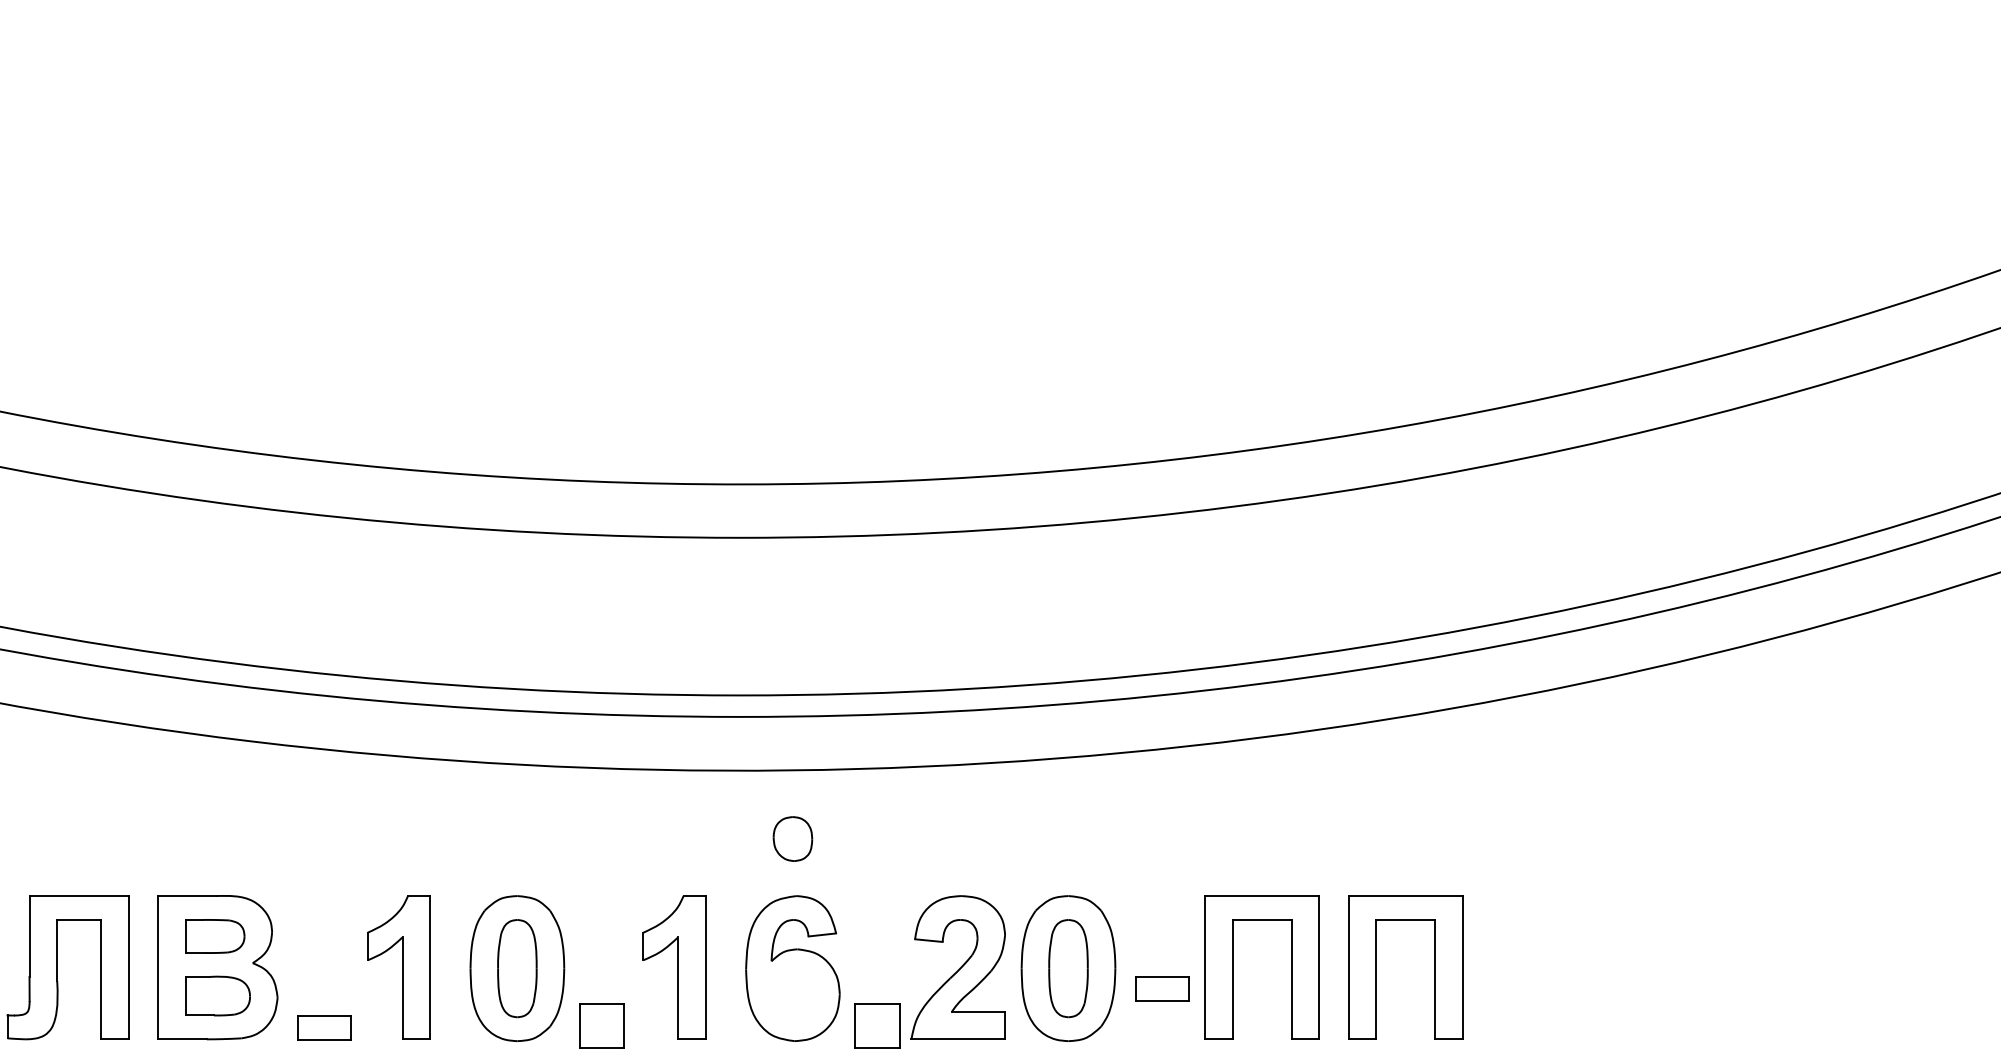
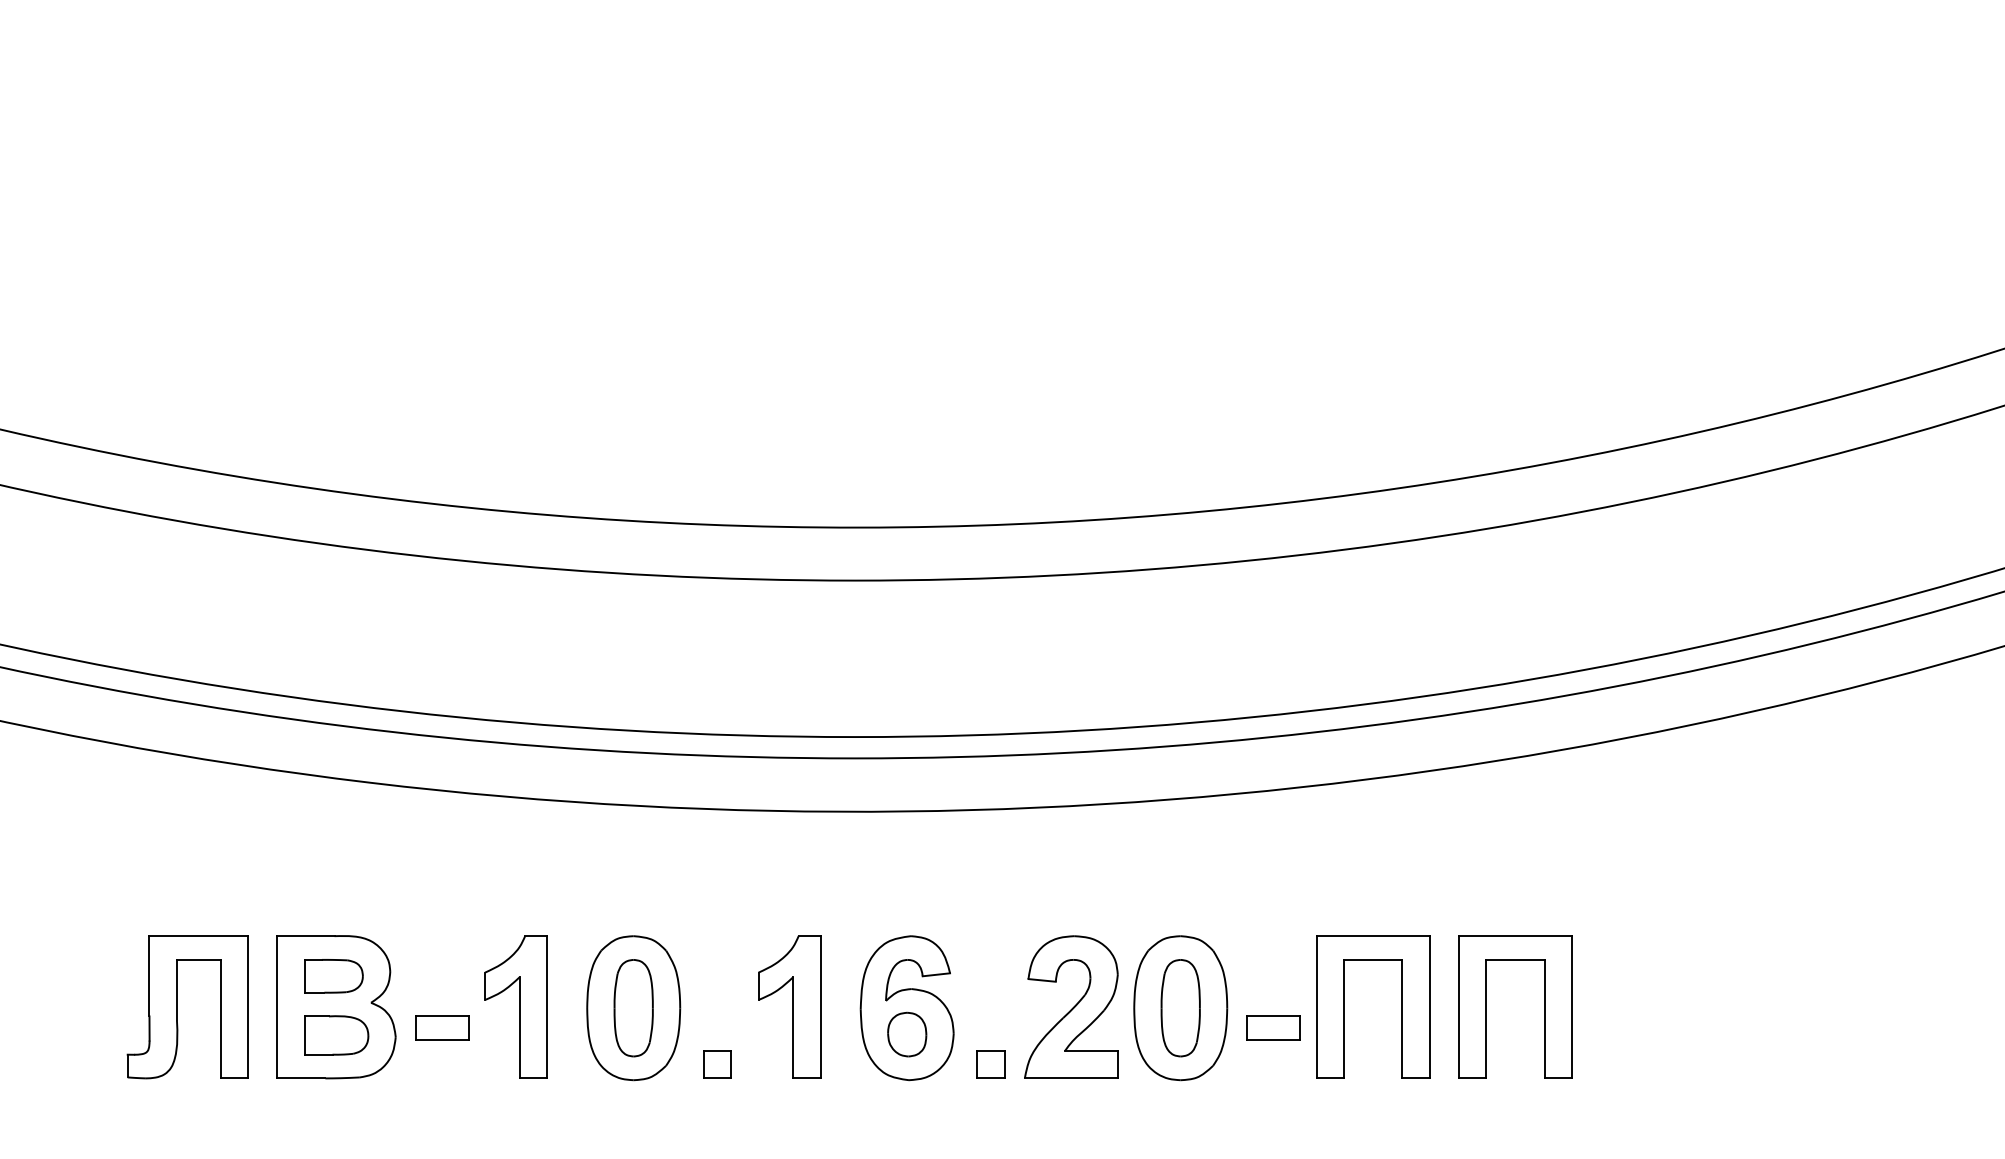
part: (793, 838) -> (907, 1034), moved
part: (601, 1025) -> (717, 1064), size x0.62
part: (876, 1025) -> (990, 1064), size x0.62
part: (324, 1027) -> (442, 1027), moved

